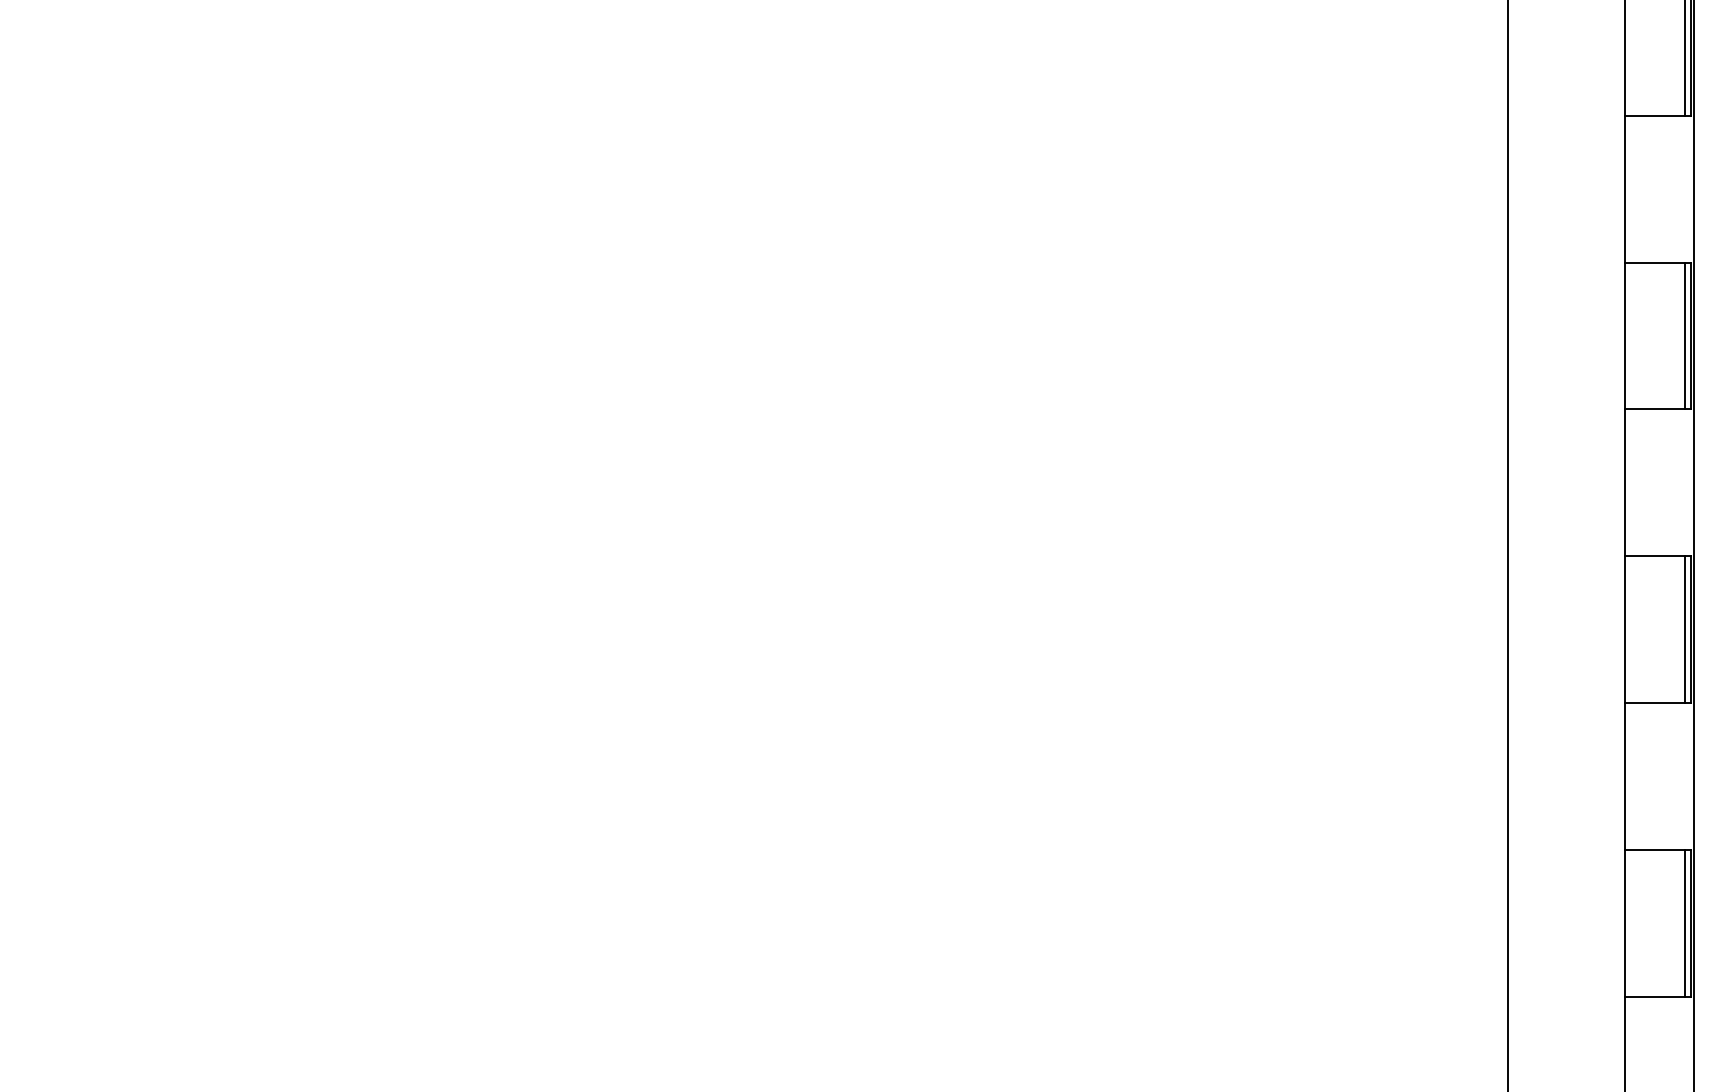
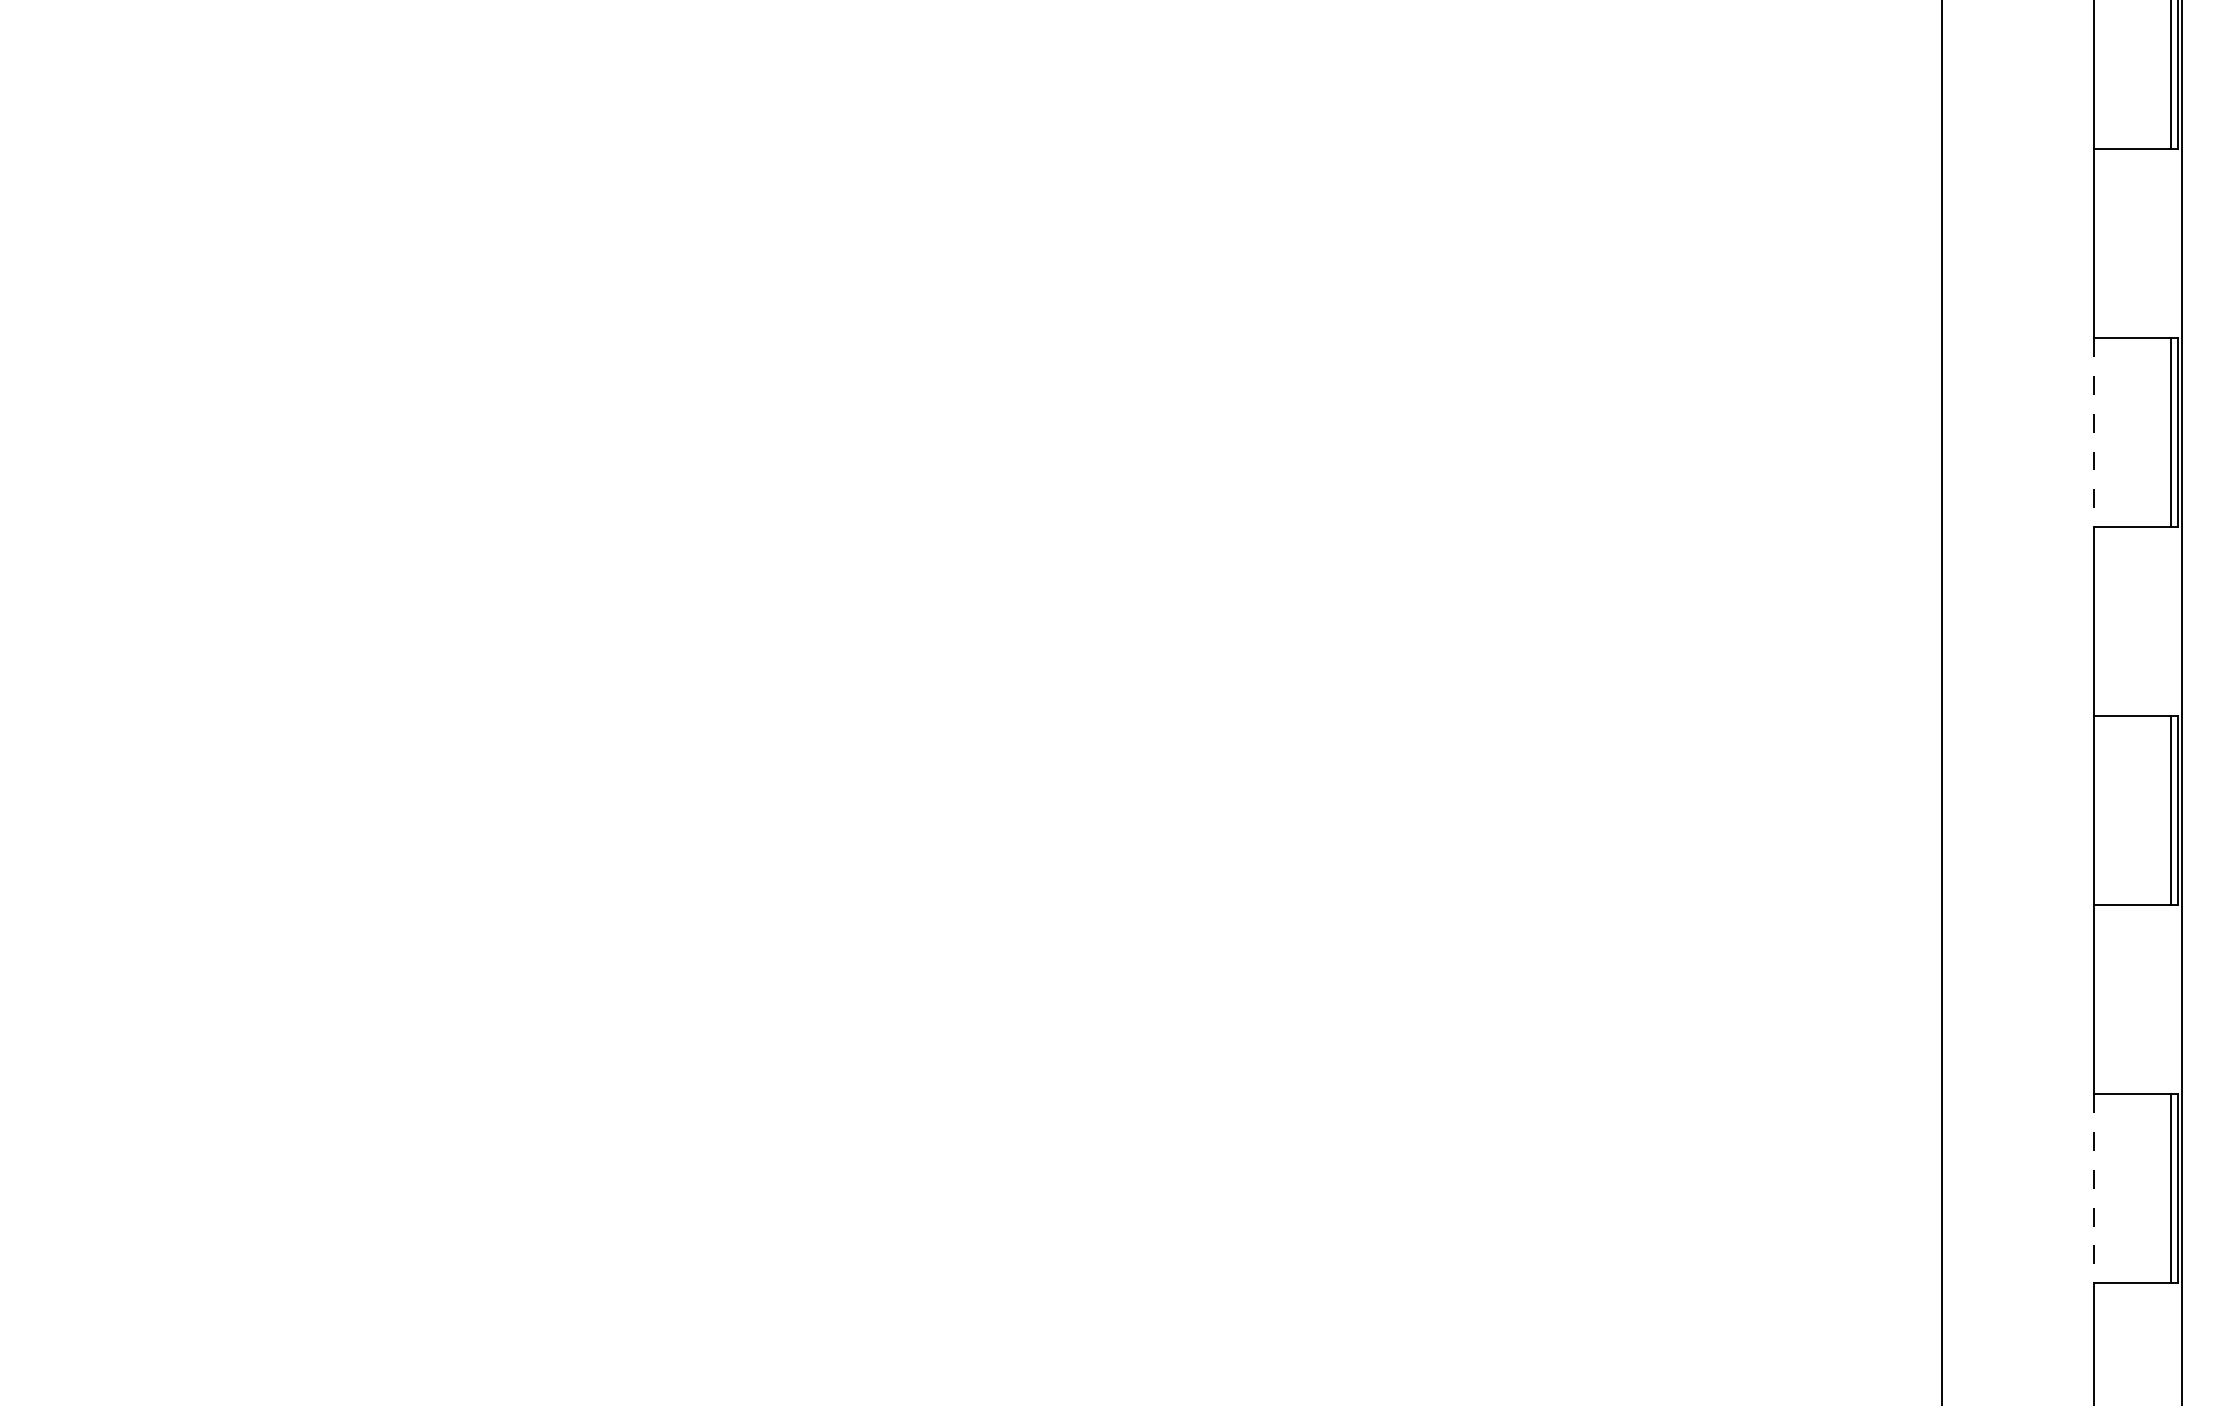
line: (1625, 335) -> (2093, 432), solid -> dashed
line: (1625, 922) -> (2093, 1188), solid -> dashed

